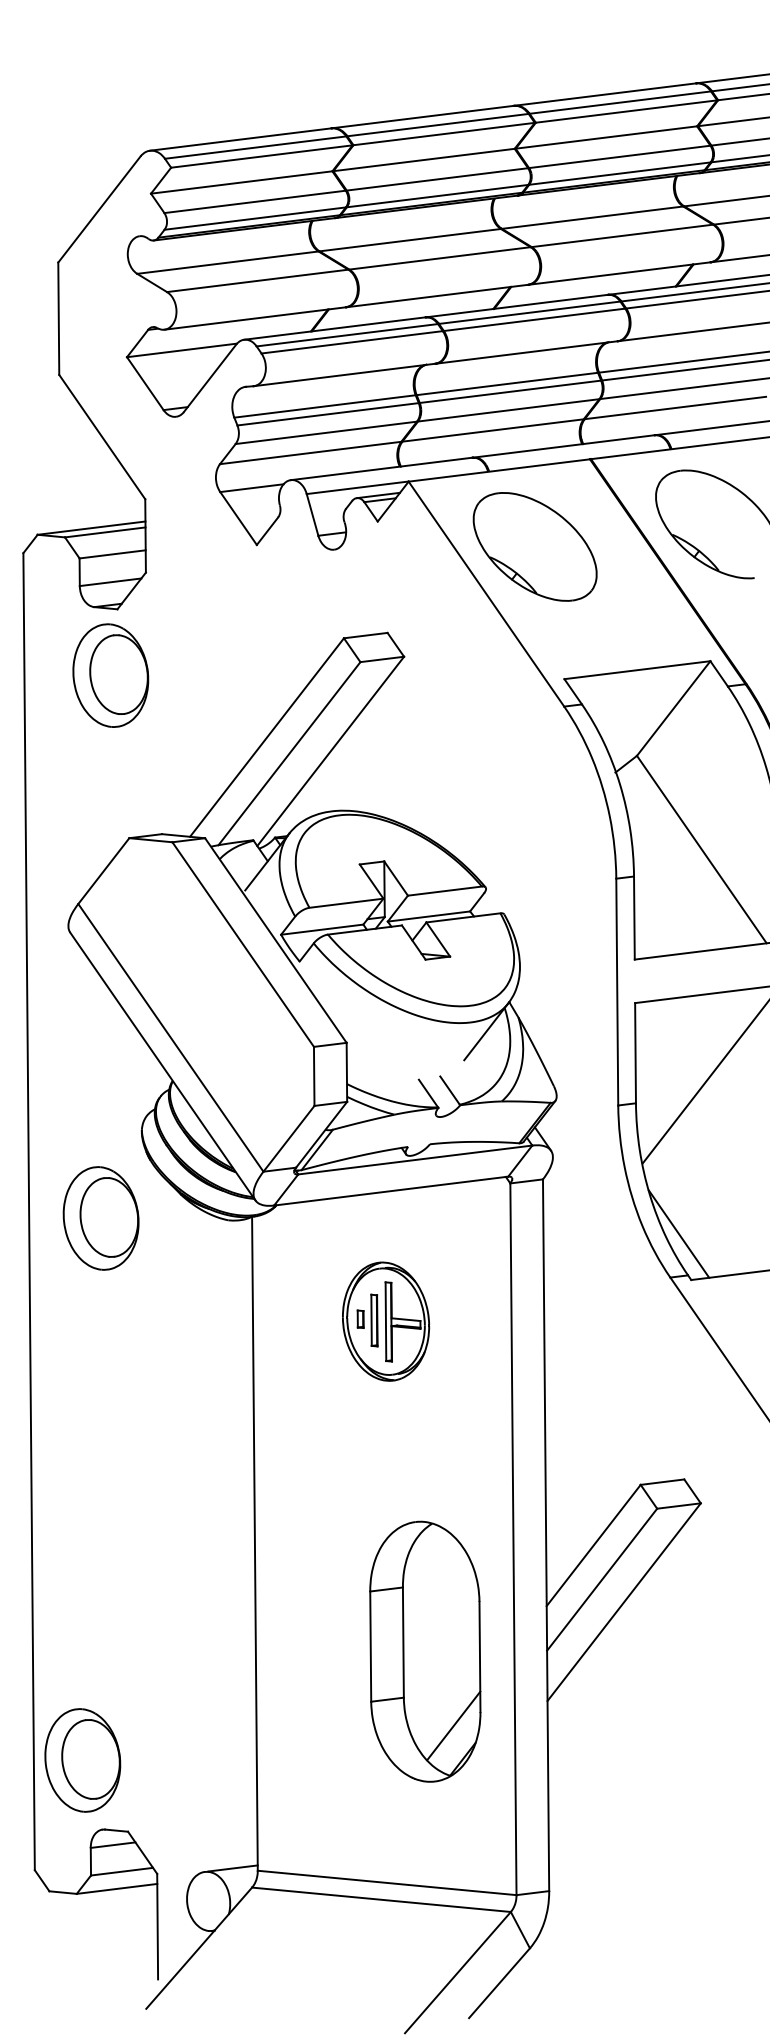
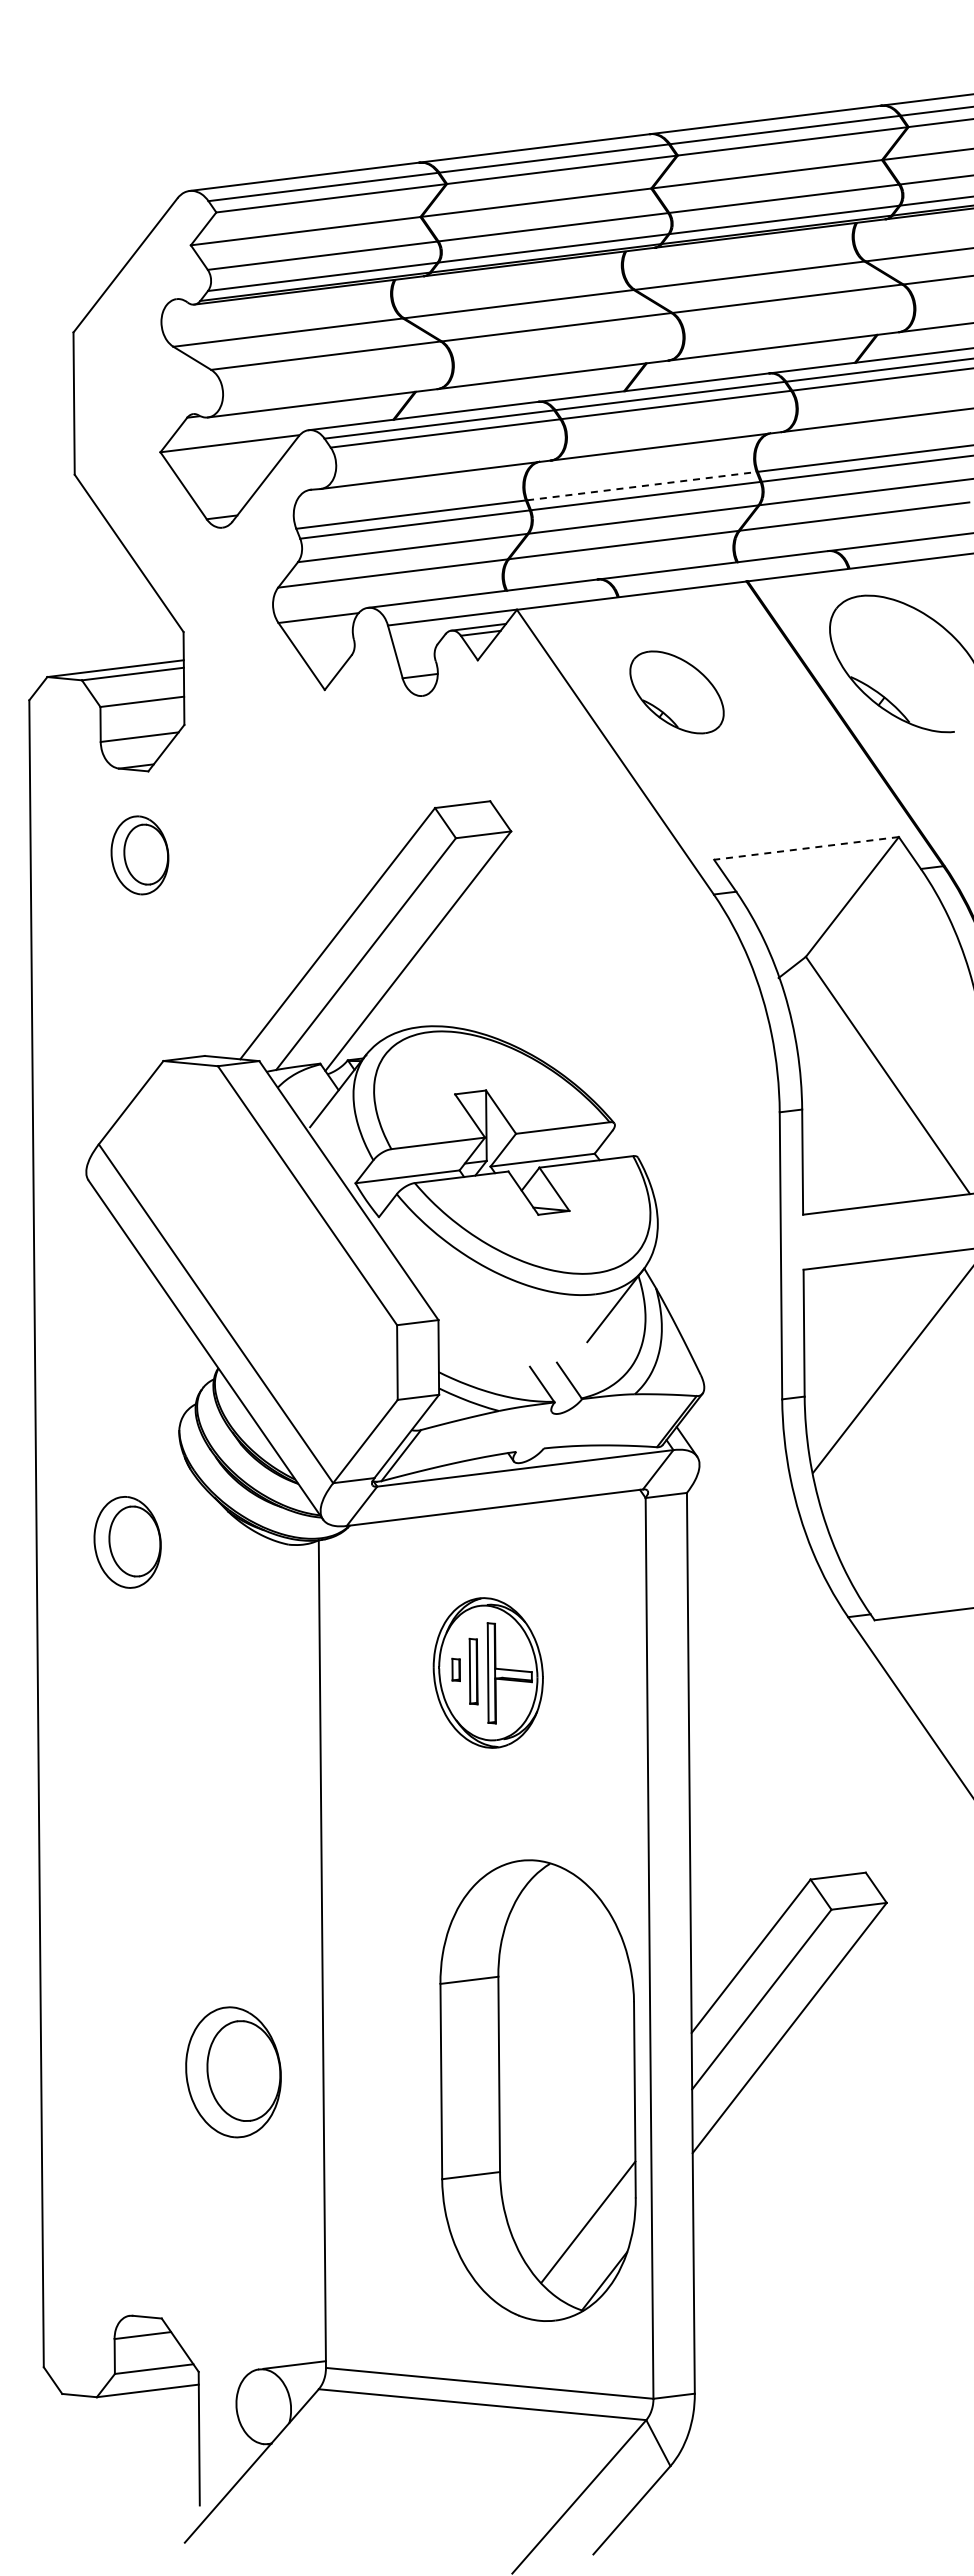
line: (507, 384) -> (641, 486), solid -> dashed
part: (534, 546) -> (676, 692), size x0.6
line: (637, 670) -> (806, 848), solid -> dashed
part: (110, 675) -> (139, 855), size x0.6
part: (100, 1218) -> (127, 1542), size x0.7
line: (679, 1234) -> (859, 1562), removed
part: (424, 1651) -> (537, 2090), size x1.4
part: (82, 1760) -> (233, 2072), moved

